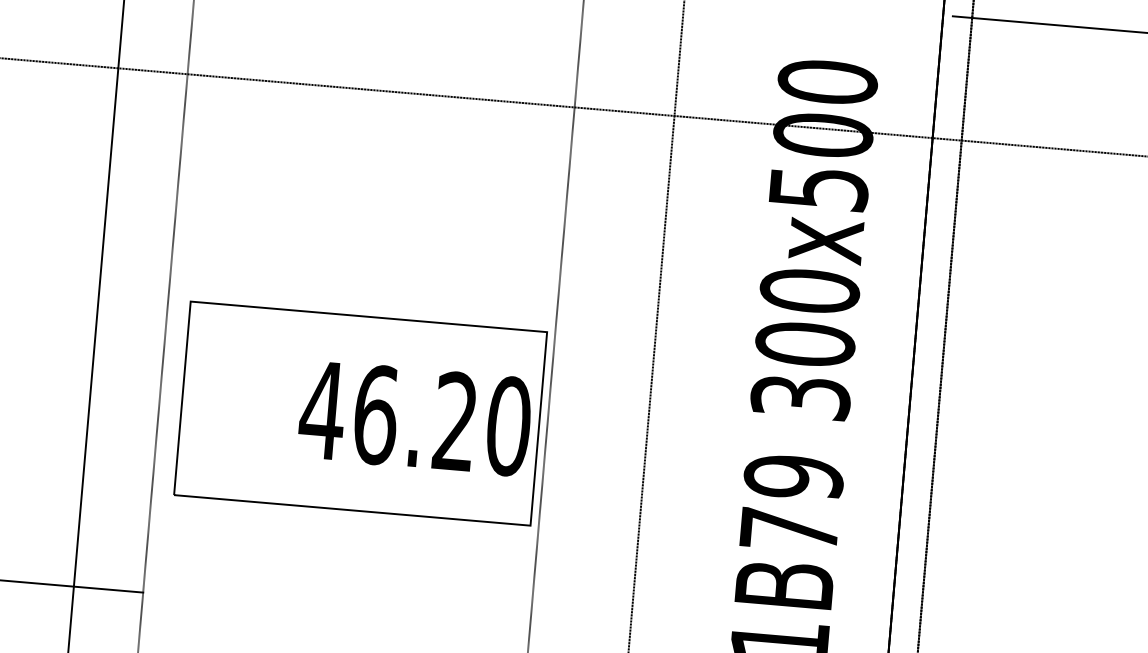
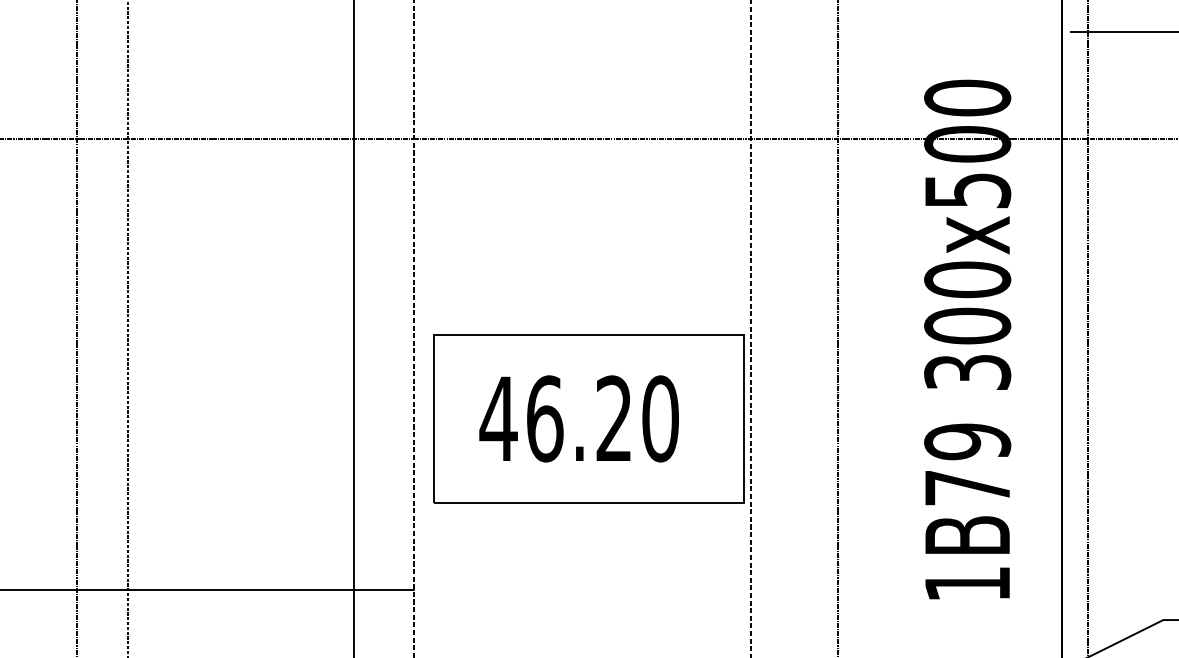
text: (414, 417) -> (578, 418), moved

